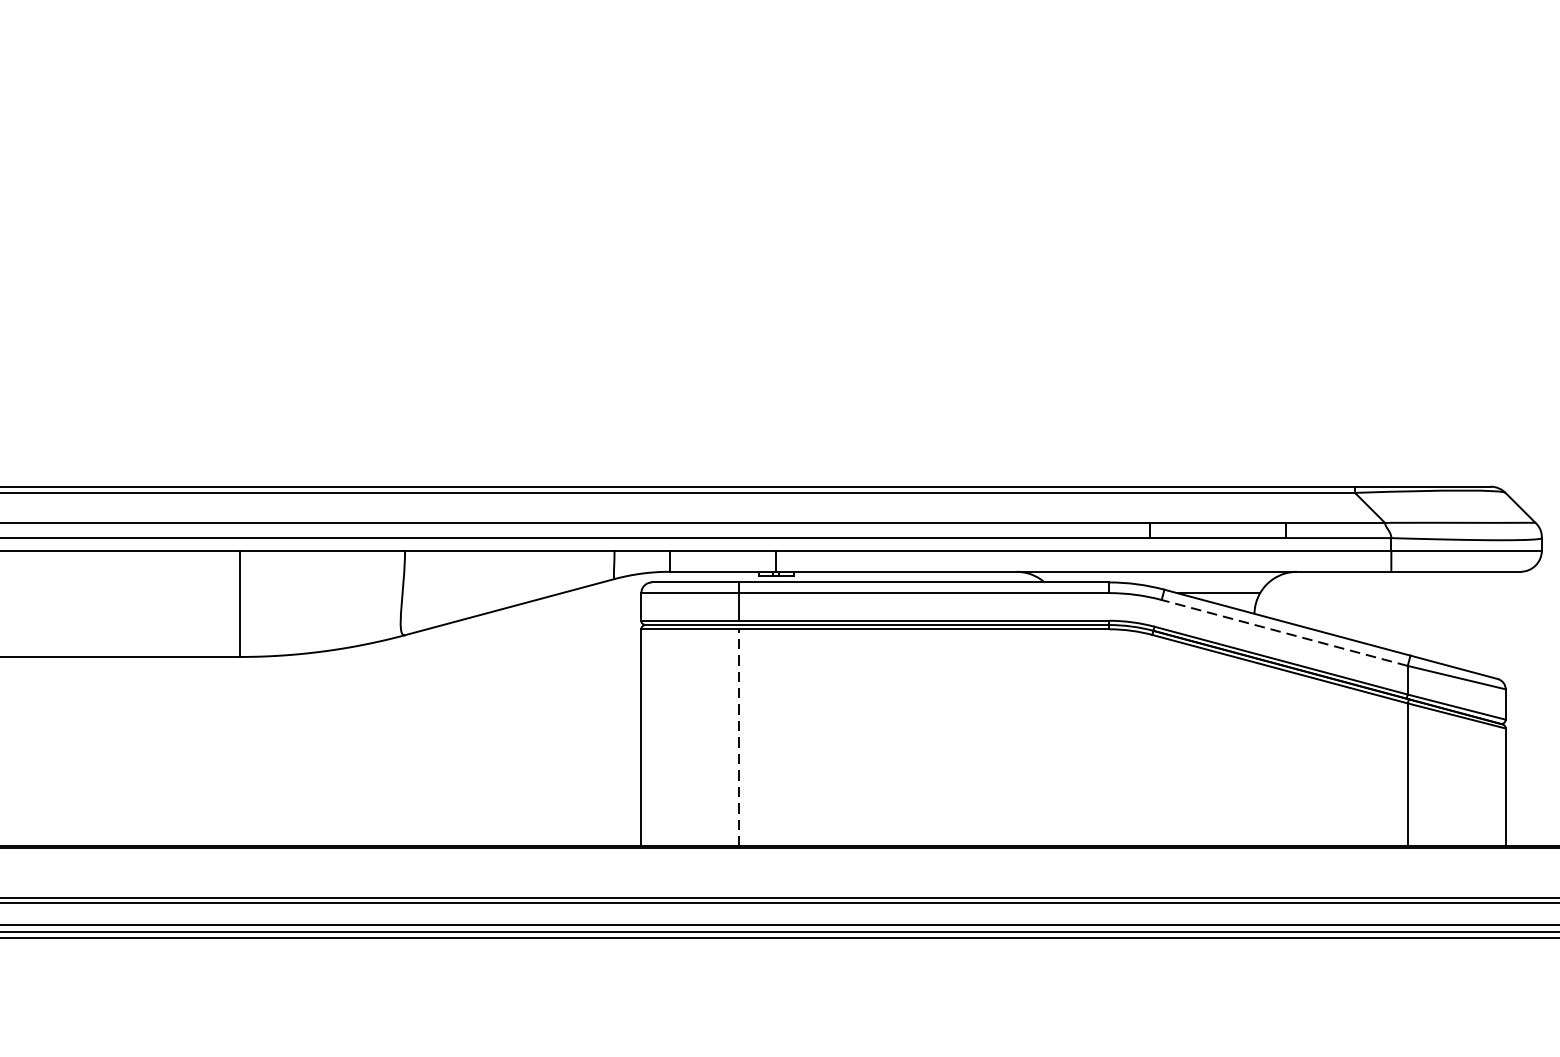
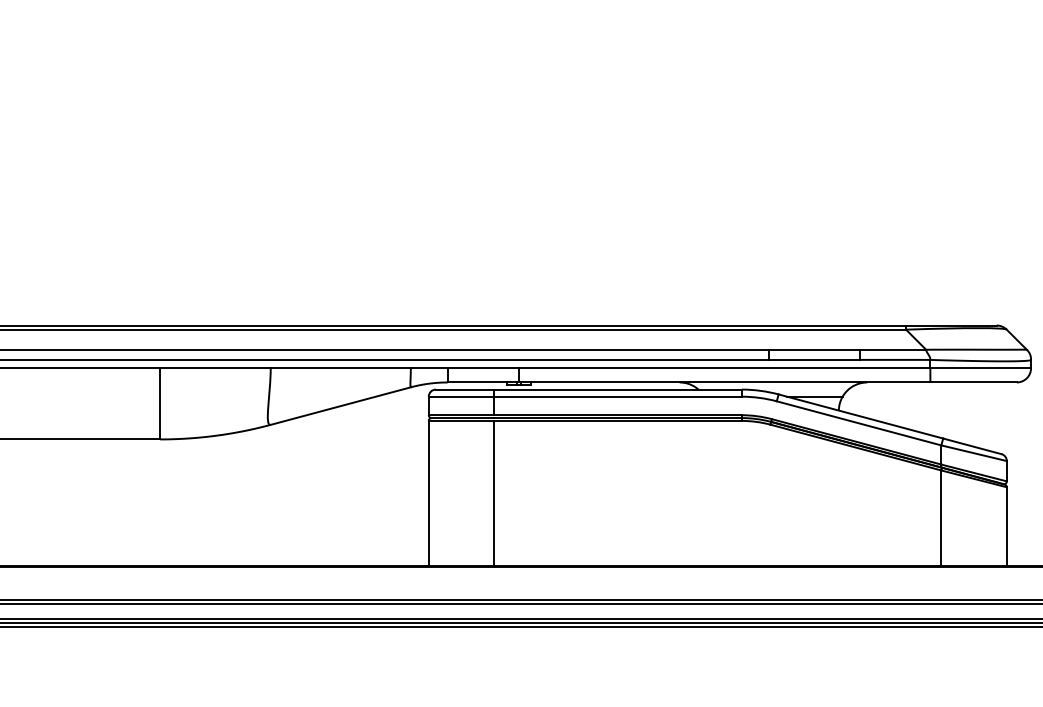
line: (1283, 633) -> (858, 423), dashed -> solid
line: (739, 737) -> (494, 493), dashed -> solid

